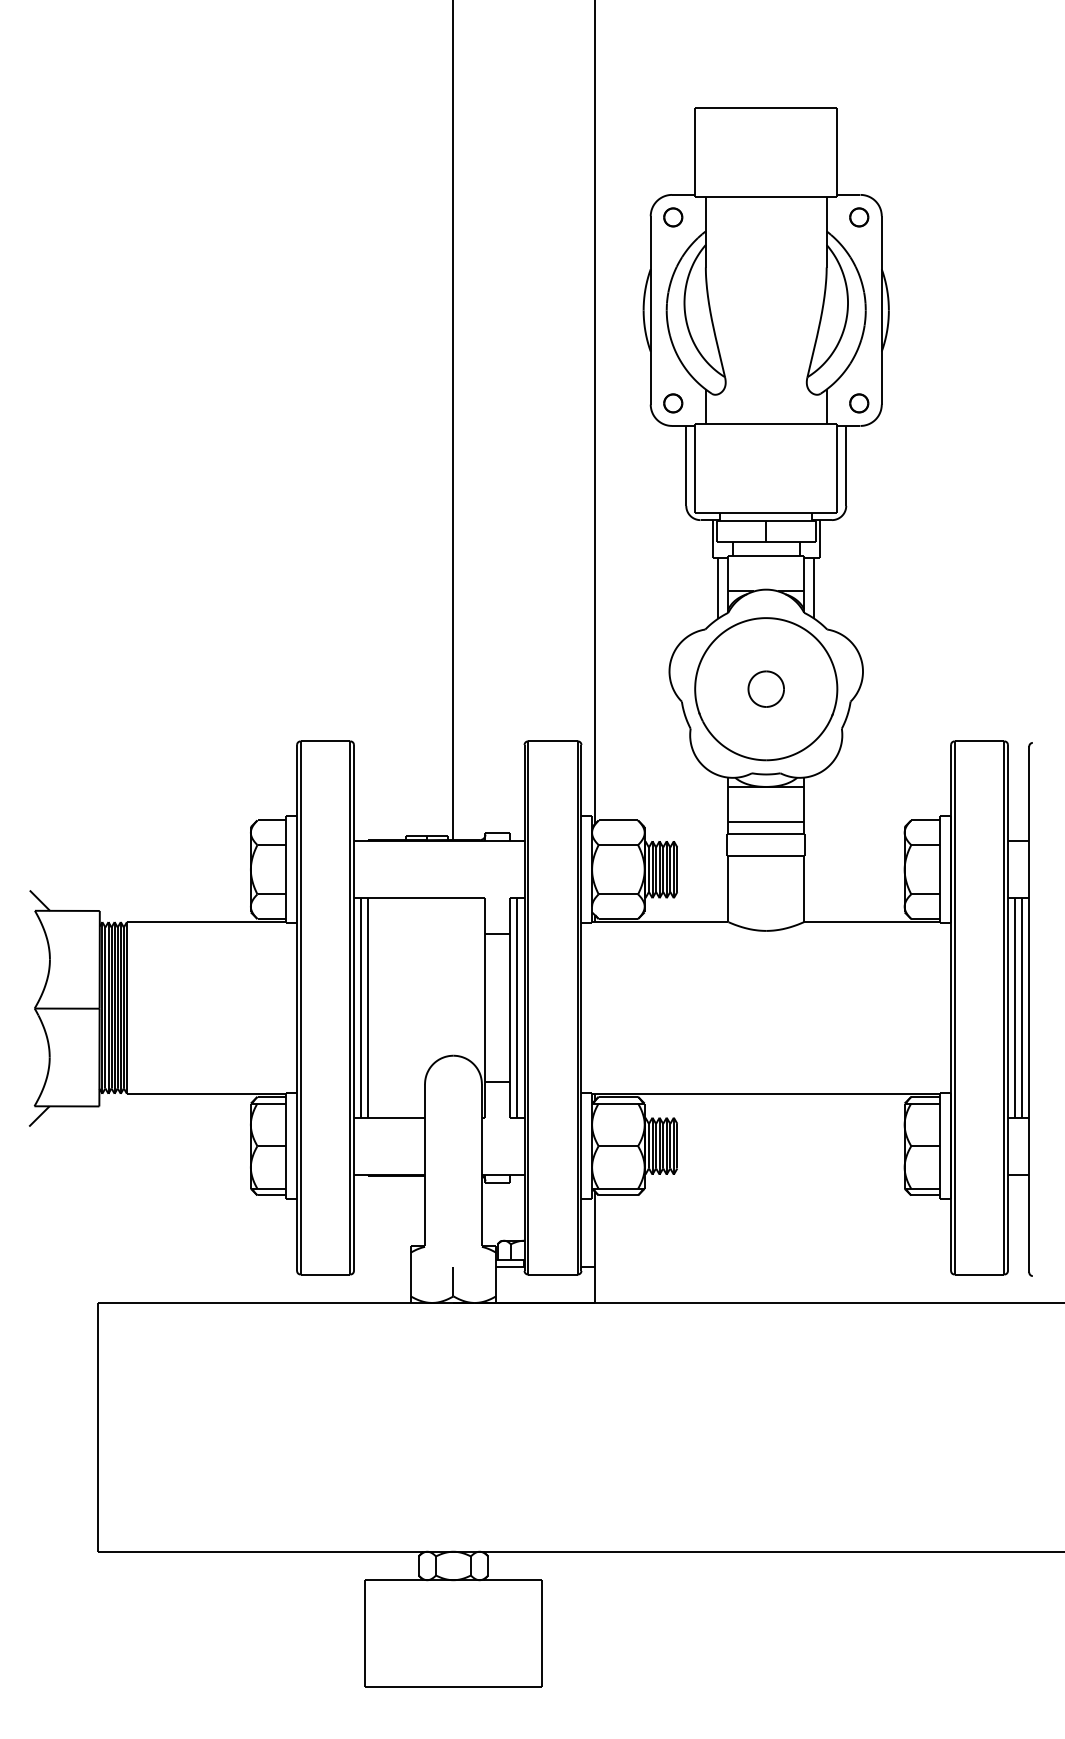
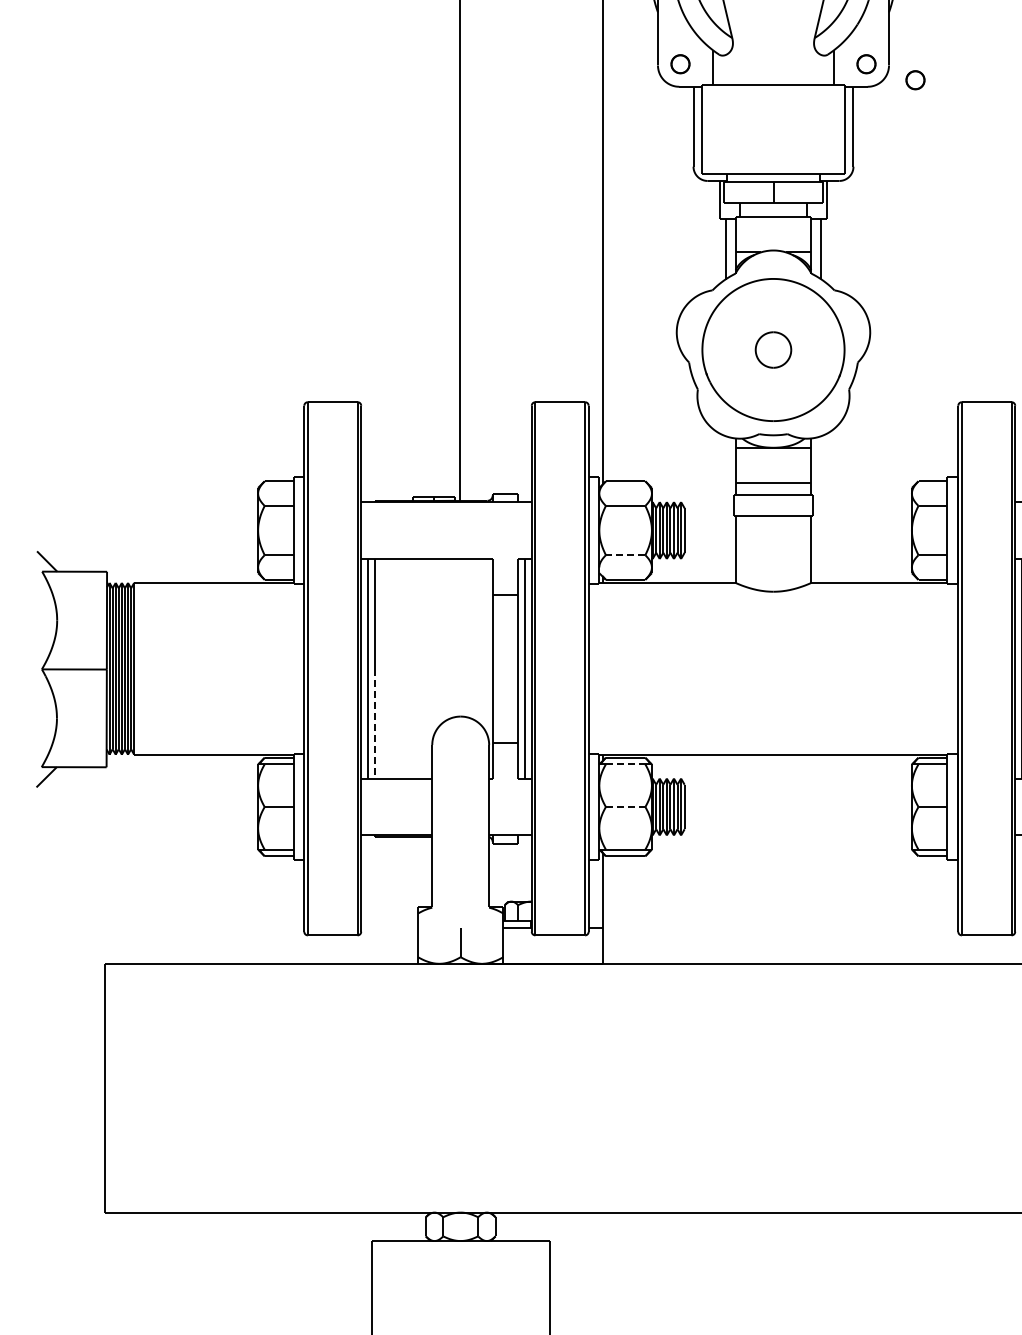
part: (908, 419) -> (915, 80), added
line: (618, 894) -> (625, 555), solid -> dashed
line: (368, 1062) -> (375, 723), solid -> dashed
line: (618, 1103) -> (625, 764), solid -> dashed
line: (618, 1146) -> (625, 807), solid -> dashed

